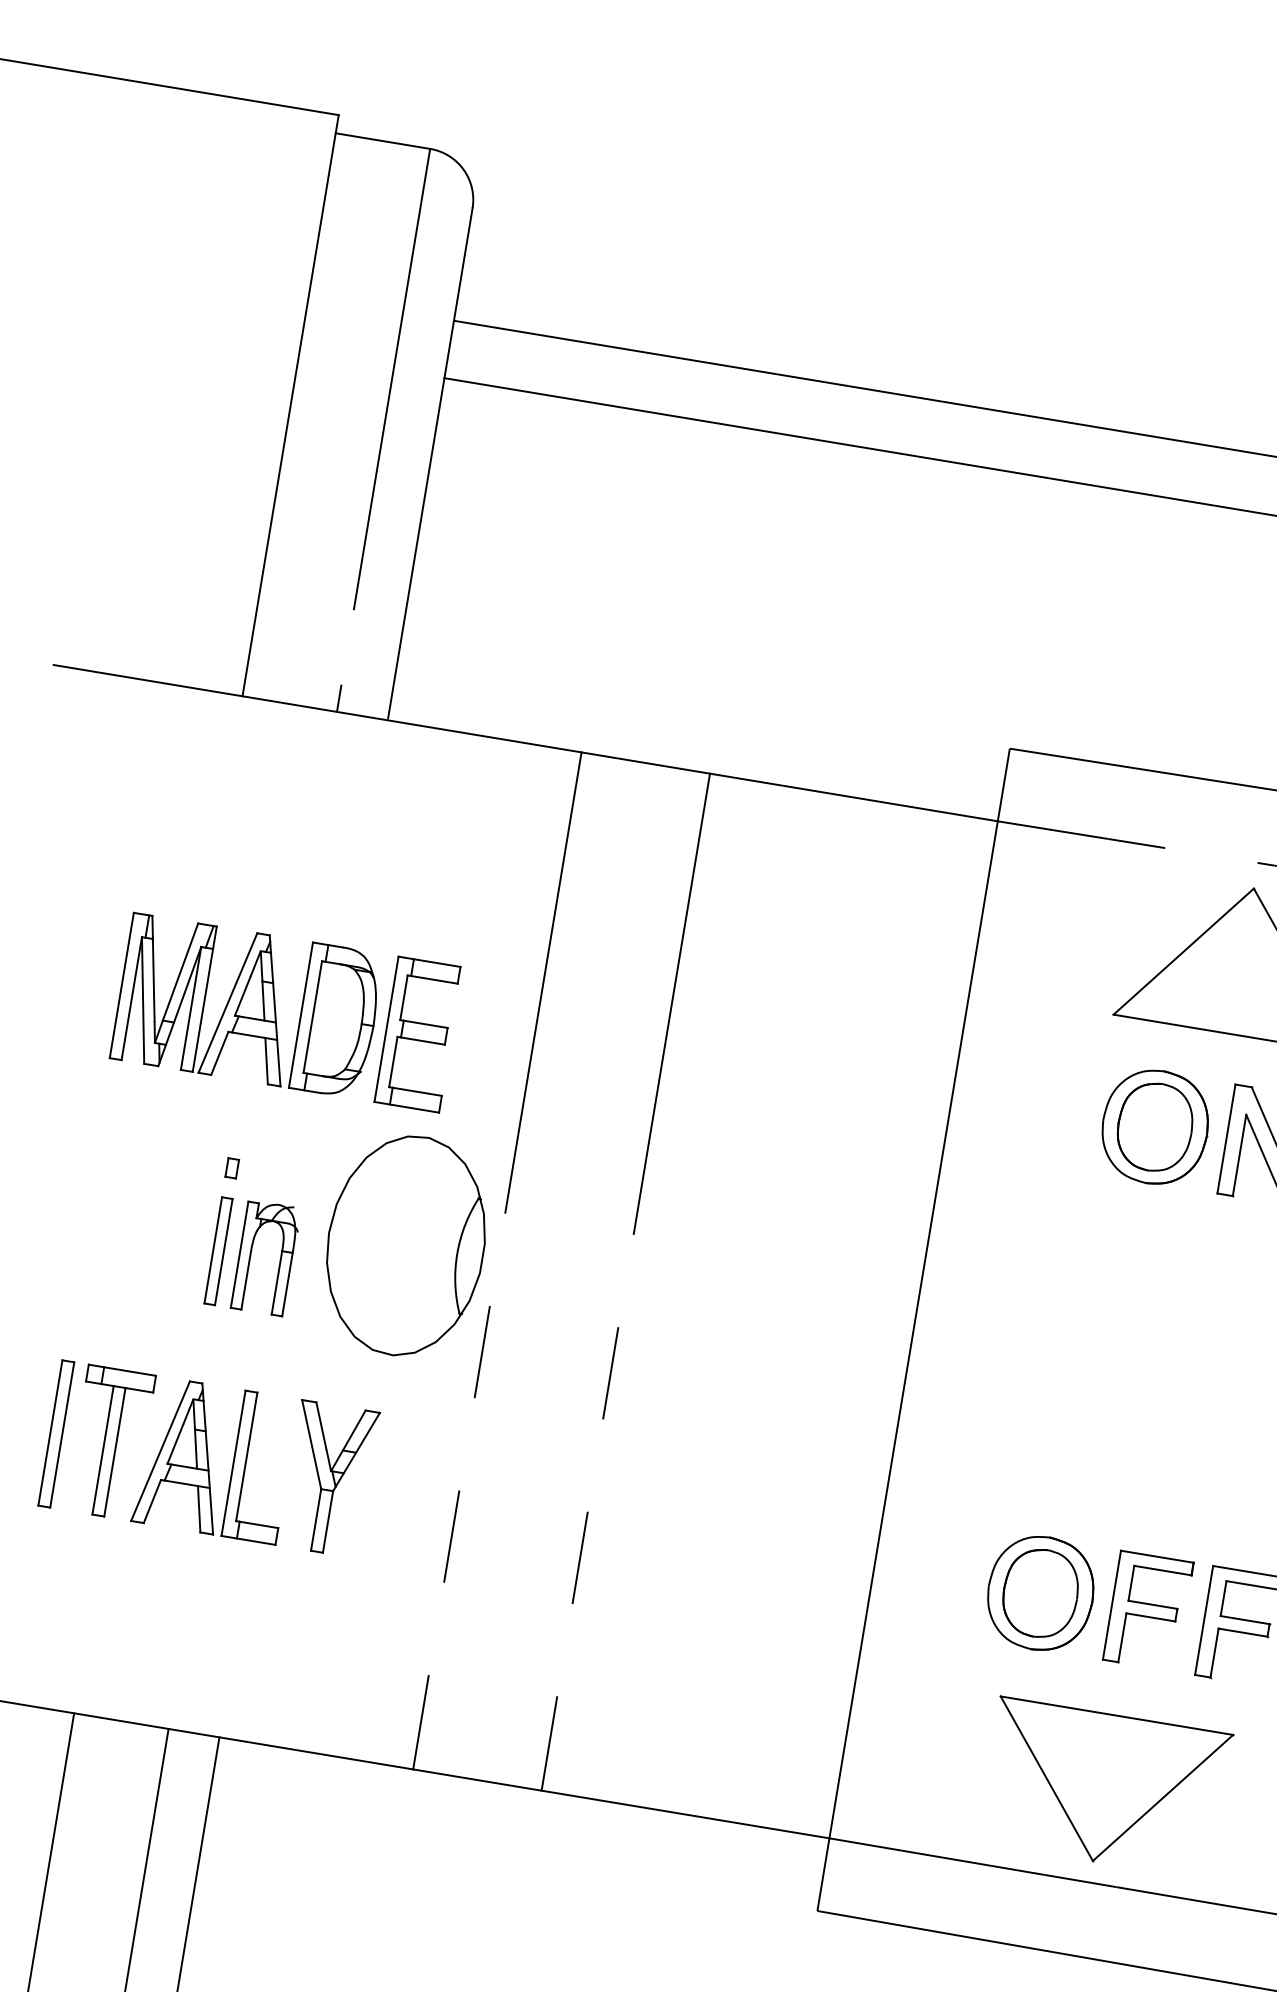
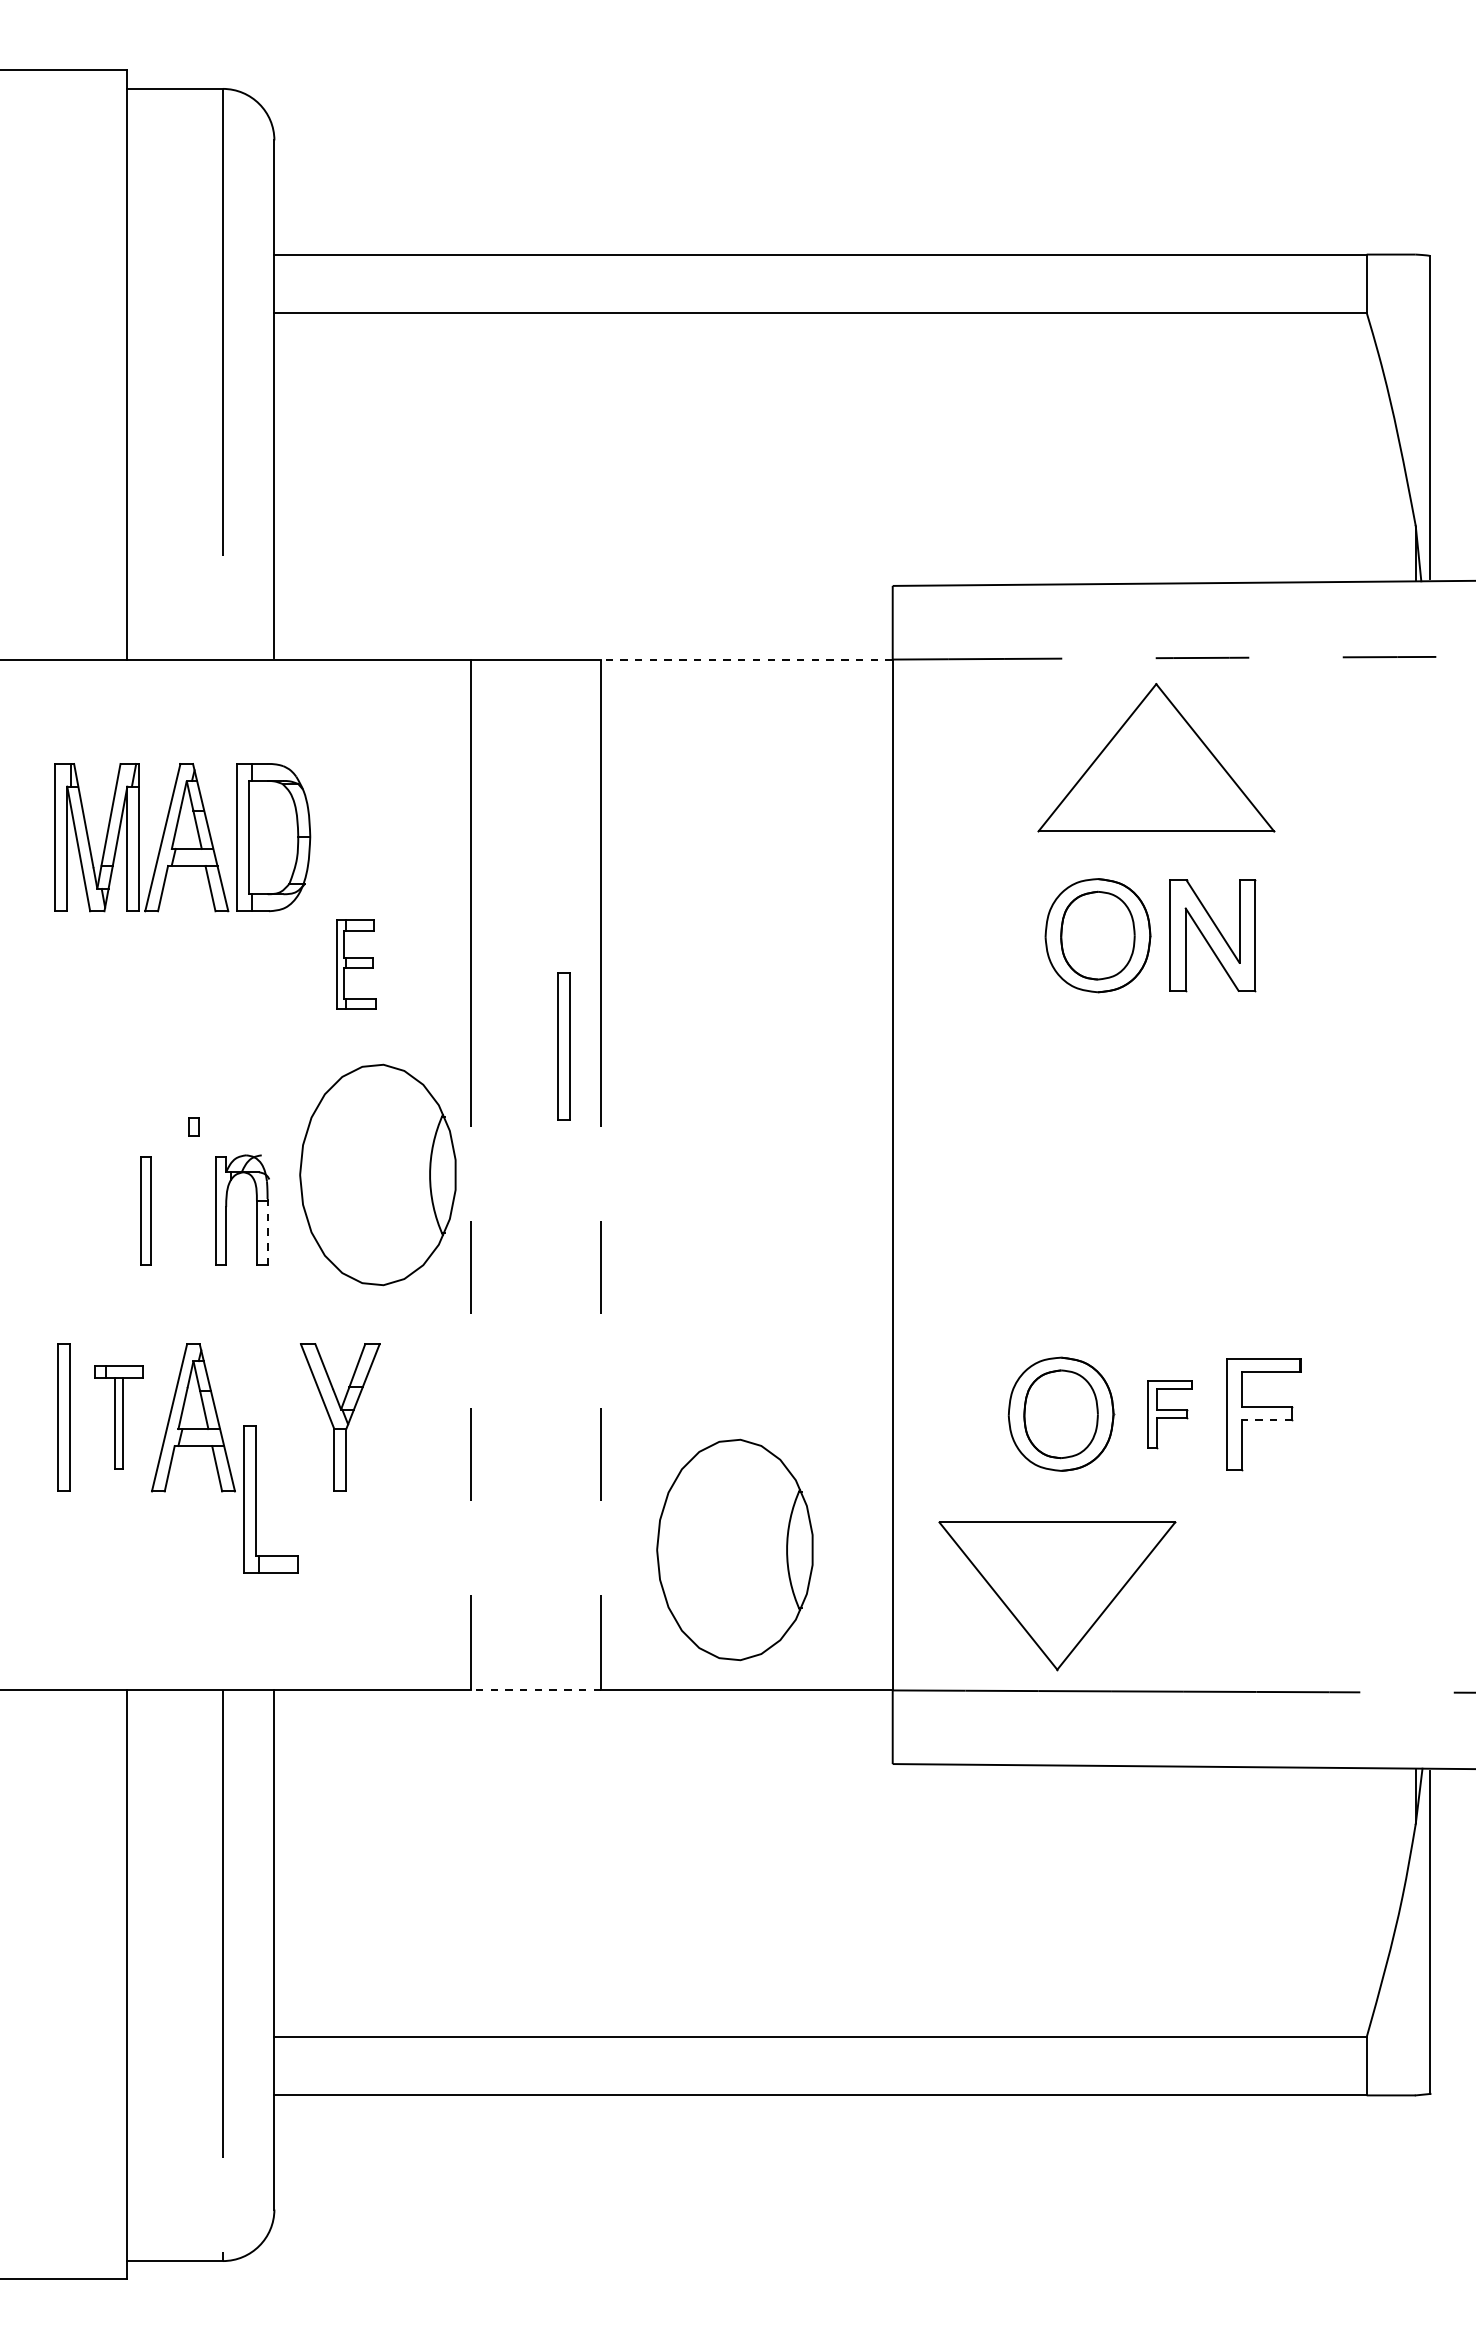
line: (338, 697) -> (222, 645), removed
line: (853, 797) -> (746, 659), solid -> dashed
part: (247, 1006) -> (182, 837), moved
part: (419, 1034) -> (356, 964), size x0.6
part: (609, 1149) -> (563, 1046), added
part: (218, 1250) -> (145, 1210), moved
line: (287, 1283) -> (267, 1231), solid -> dashed
part: (110, 1442) -> (118, 1417), size x0.7
part: (246, 1465) -> (256, 1499), moved
part: (1147, 1611) -> (1169, 1414), size x0.6
line: (1243, 1632) -> (1267, 1419), solid -> dashed
part: (696, 1673) -> (734, 1549), added
line: (477, 1780) -> (535, 1690), solid -> dashed
part: (1105, 1788) -> (1057, 1596), moved

